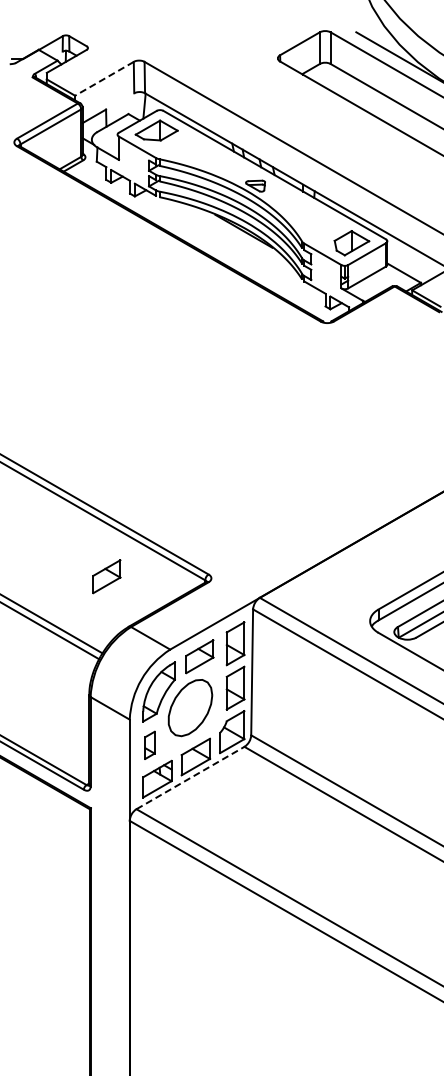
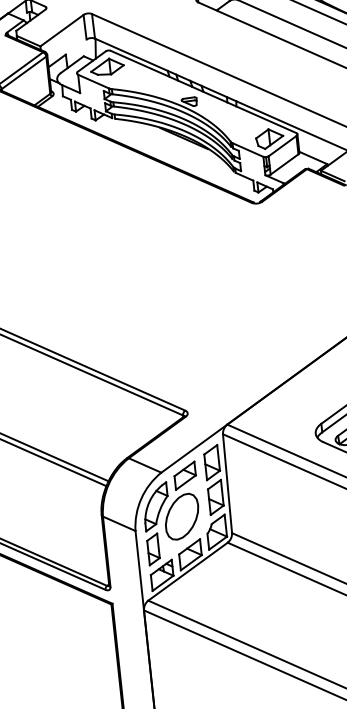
line: (104, 78) -> (61, 30), dashed -> solid
part: (106, 576) -> (105, 420), removed
part: (149, 745) -> (153, 549), size x1.43
line: (190, 777) -> (187, 571), dashed -> solid

